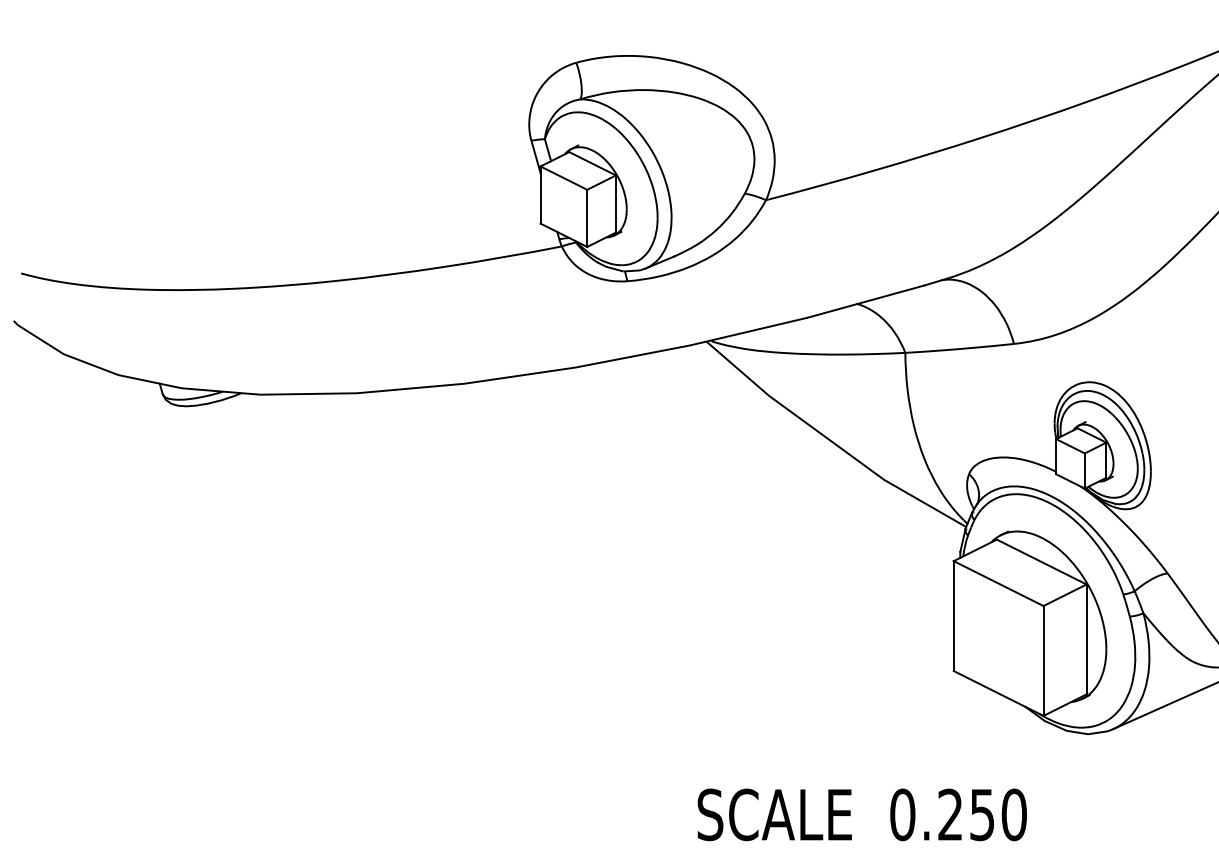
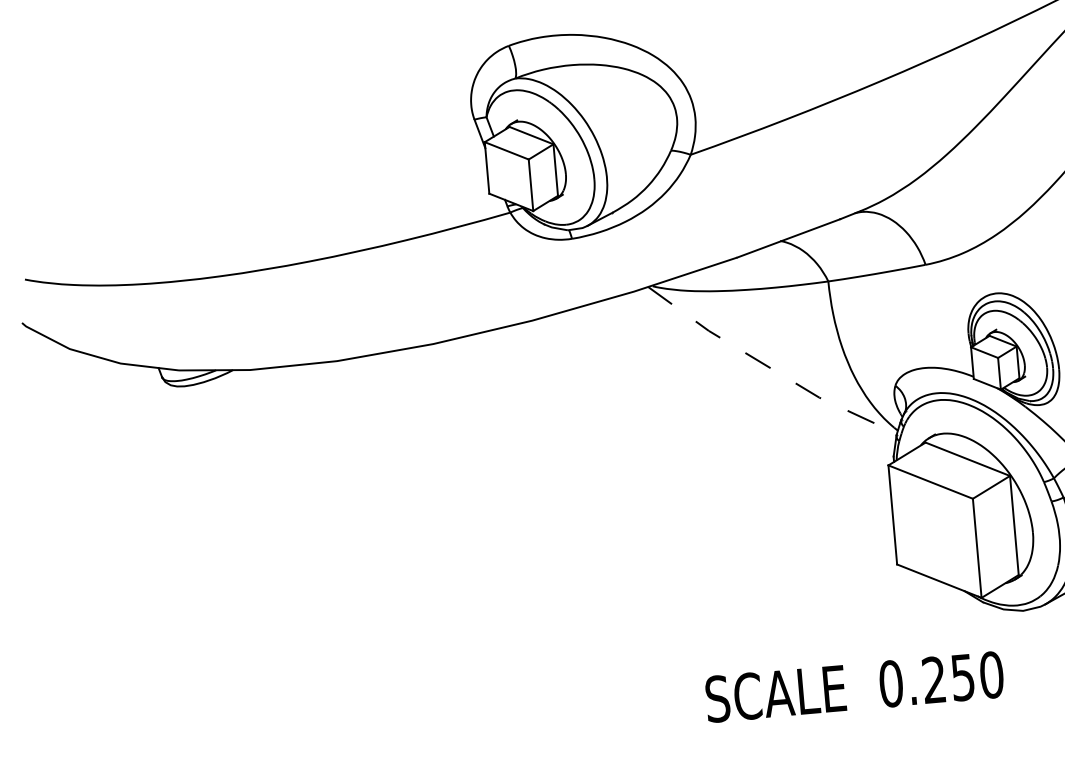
line: (831, 441) -> (768, 367), solid -> dashed
text: (861, 814) -> (853, 686), moved

